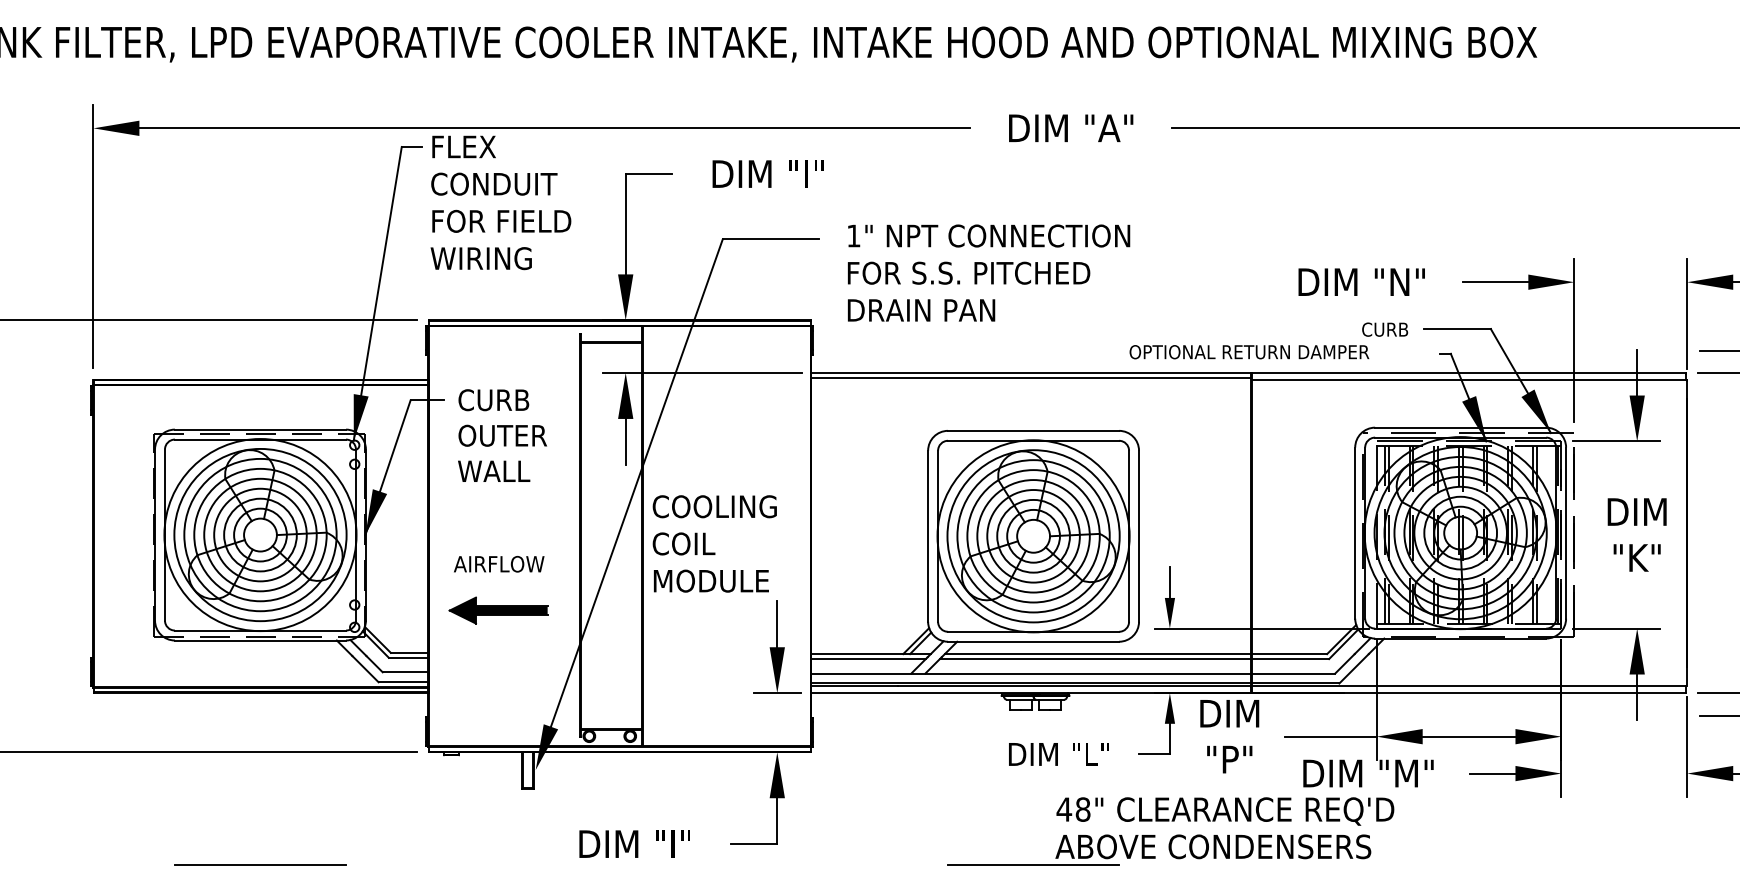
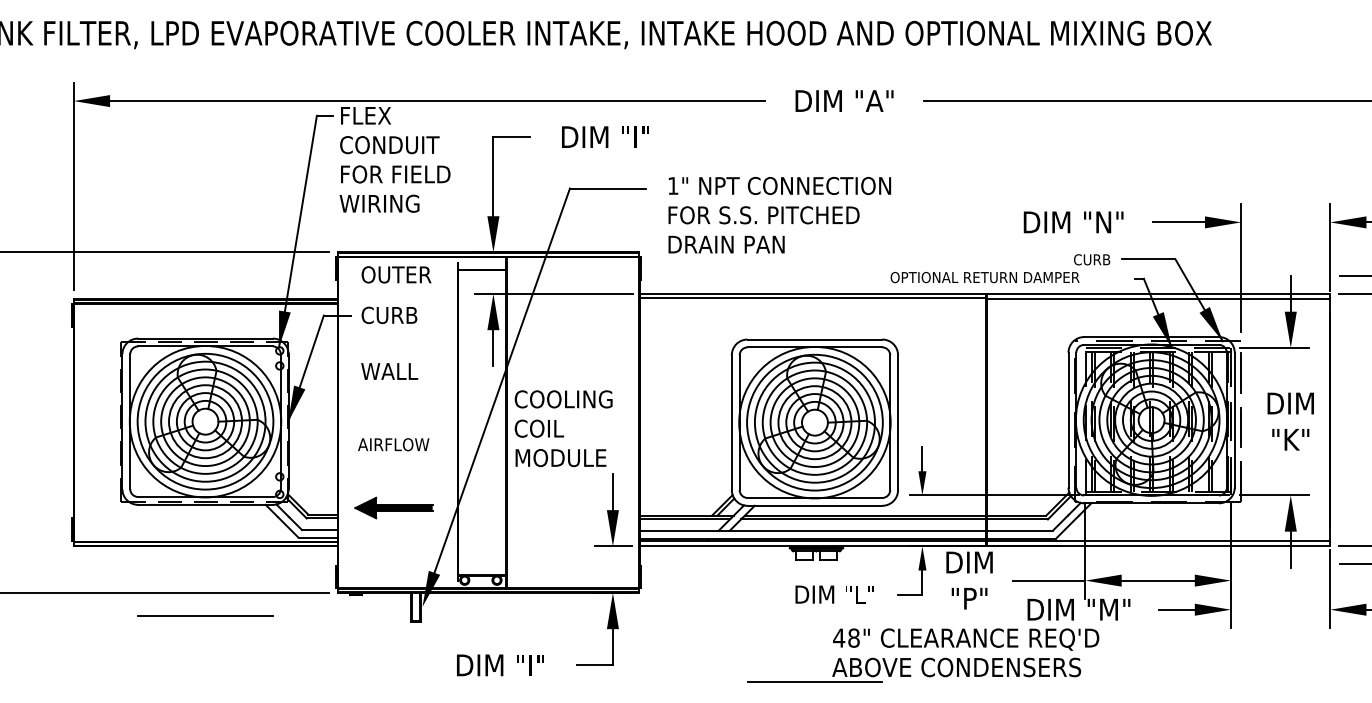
text: (502, 435) -> (396, 274), moved
part: (498, 610) -> (393, 507), moved
line: (260, 864) -> (205, 615), moved

